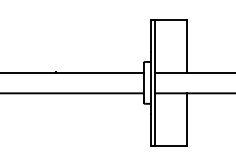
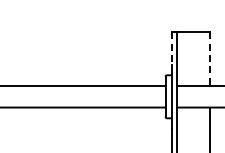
line: (150, 35) -> (172, 48), solid -> dashed
line: (187, 46) -> (210, 59), solid -> dashed

